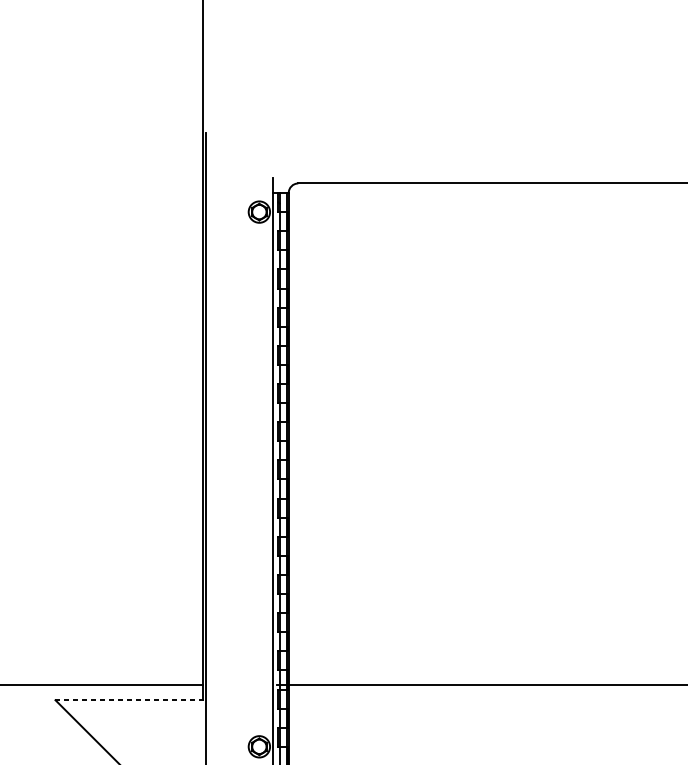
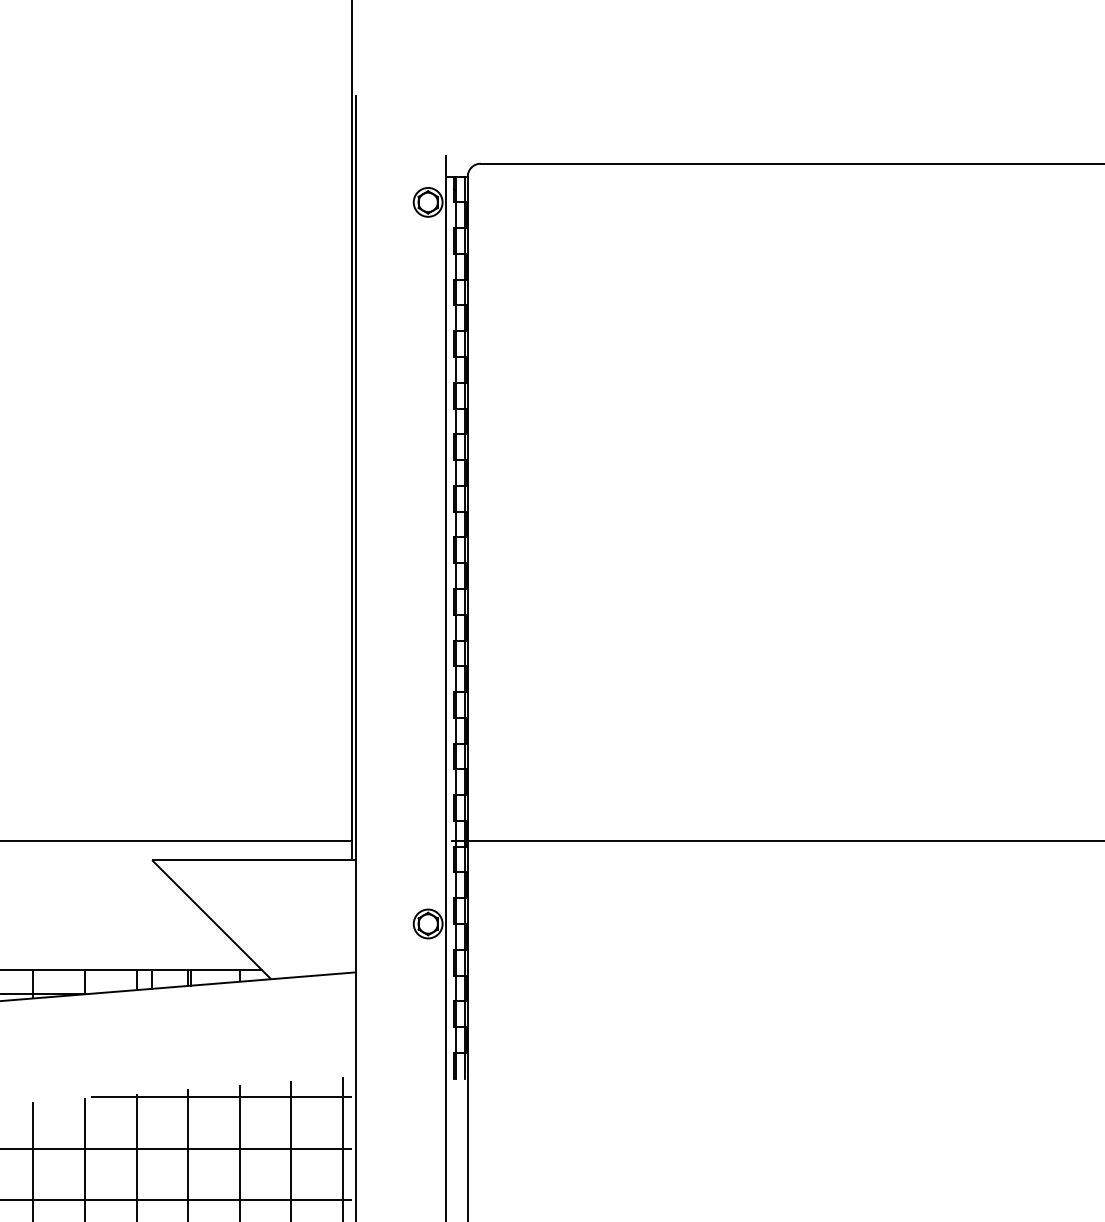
line: (129, 699) -> (253, 860), dashed -> solid

